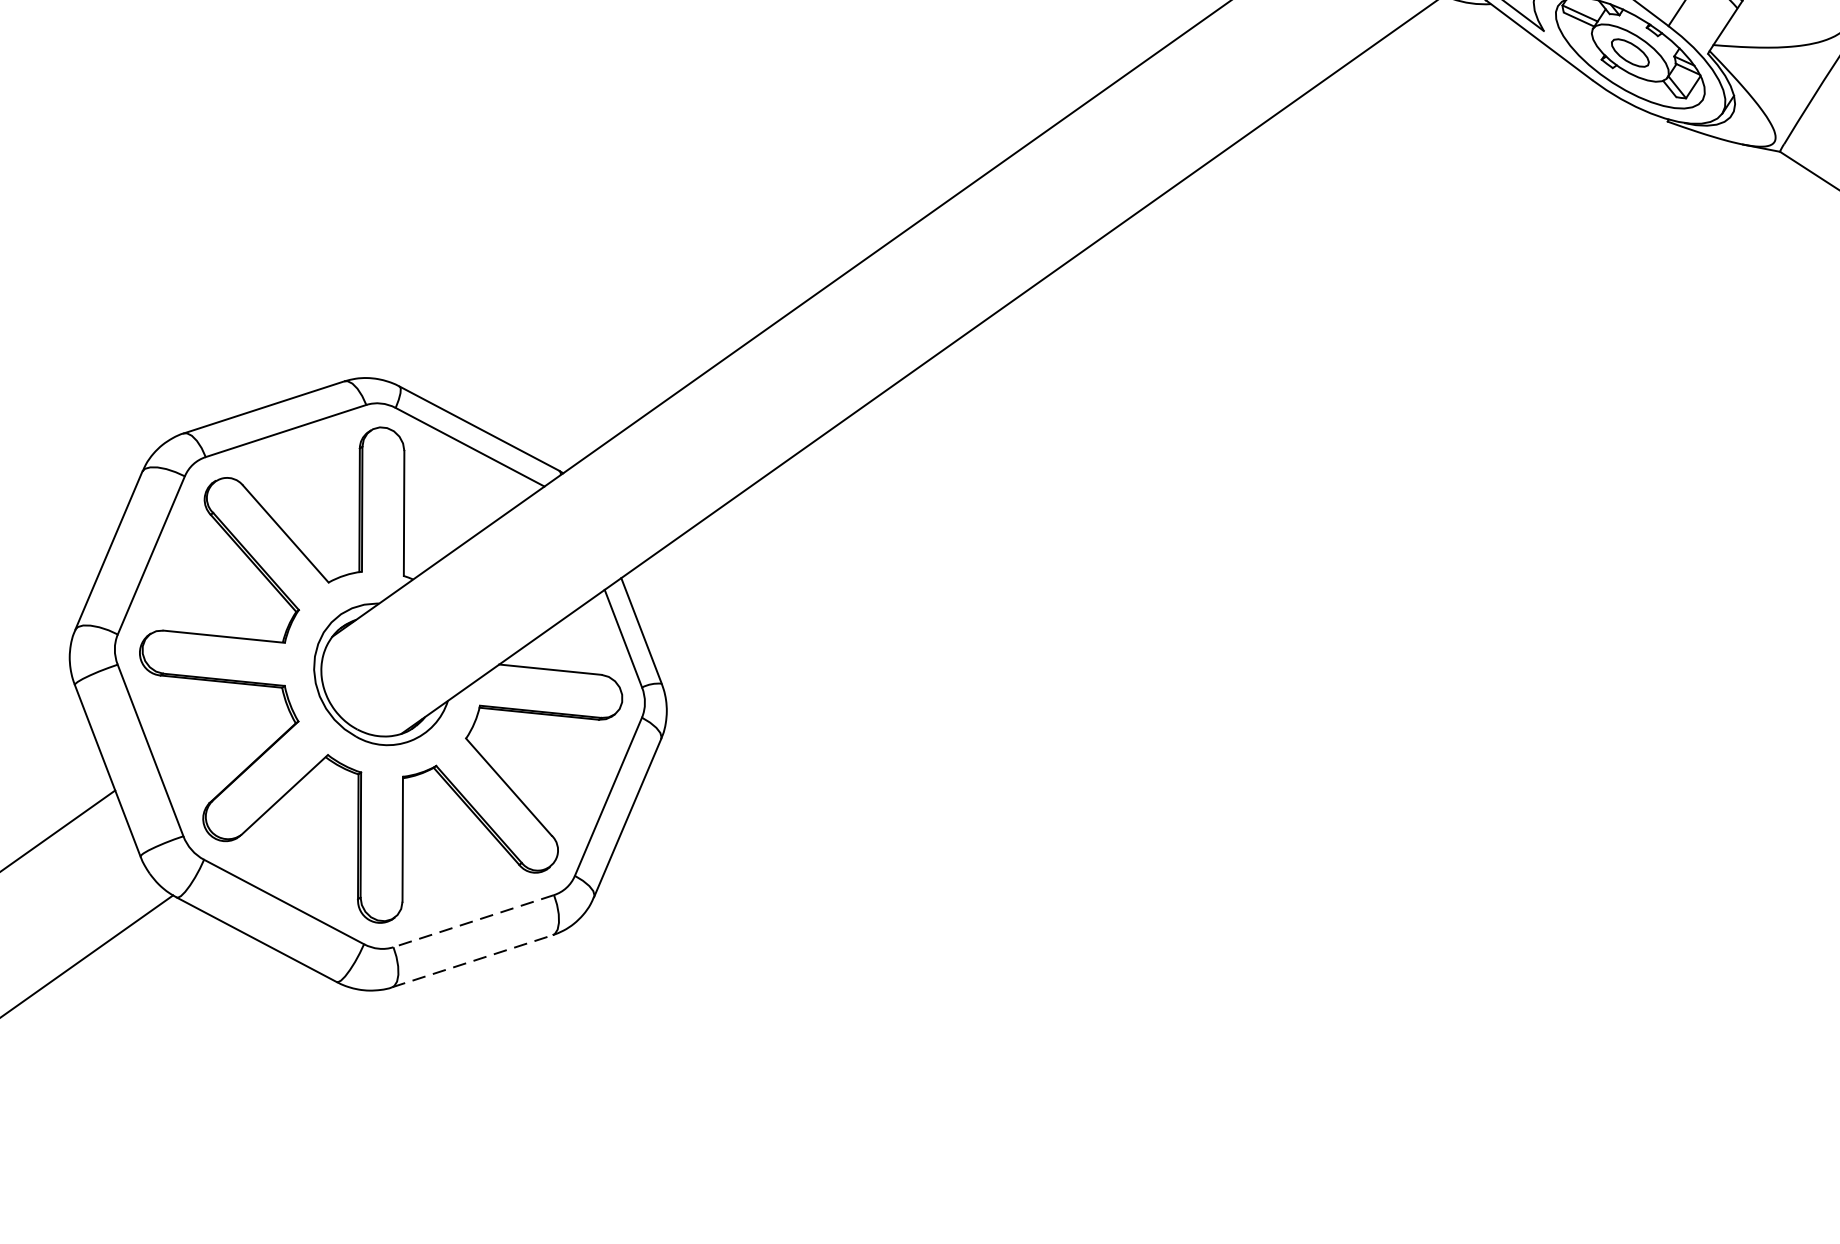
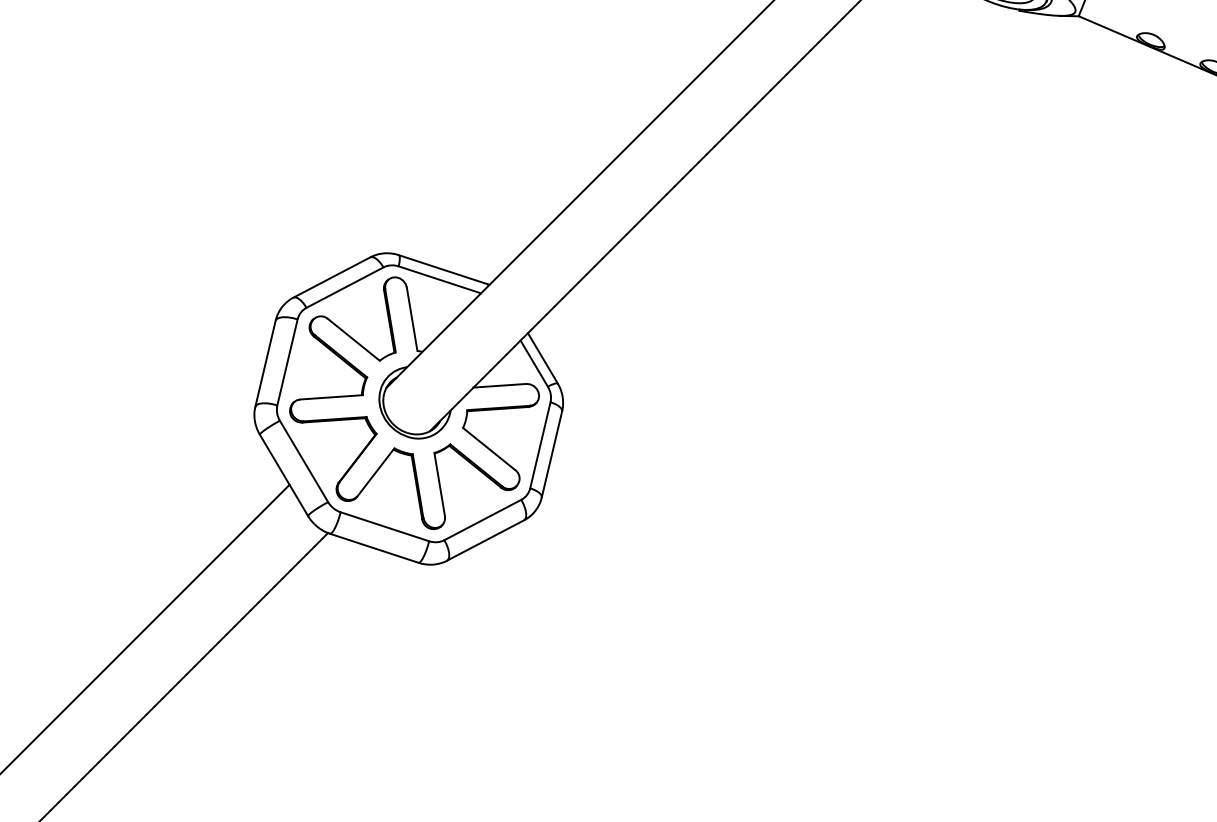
line: (472, 921) -> (482, 520), dashed -> solid
line: (474, 961) -> (486, 540), dashed -> solid

